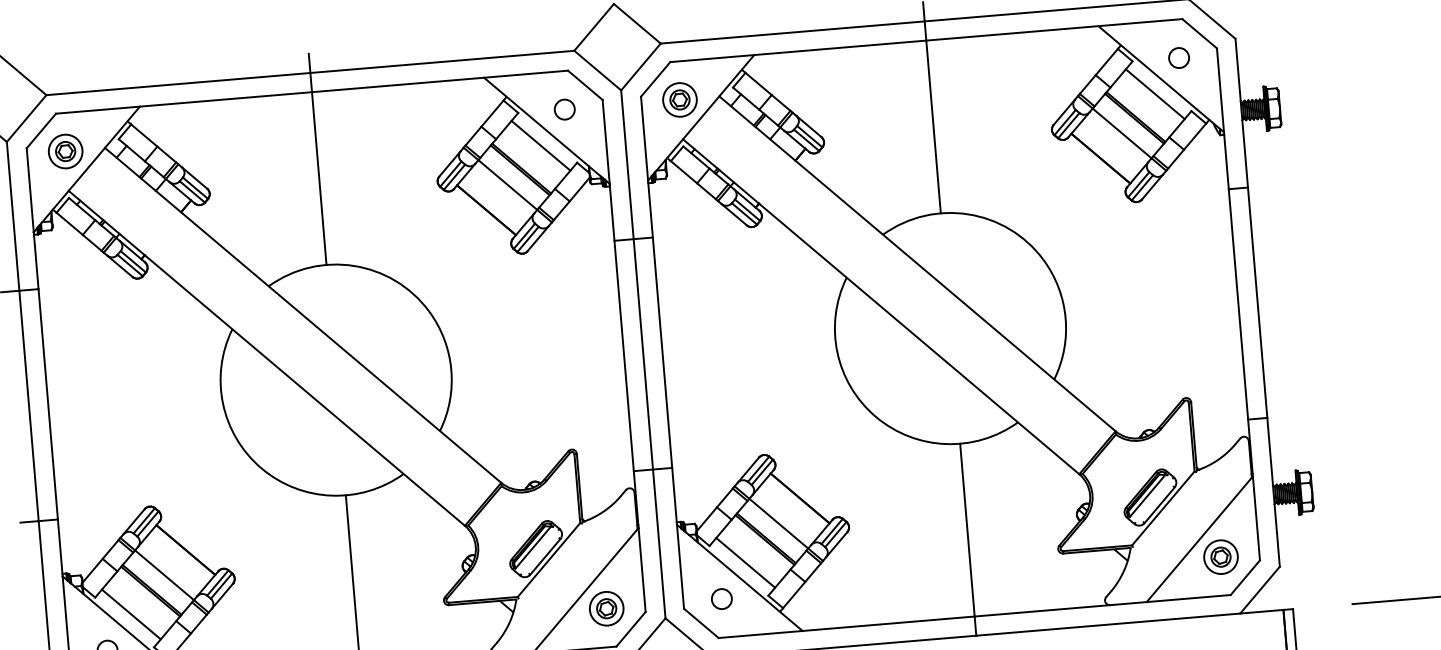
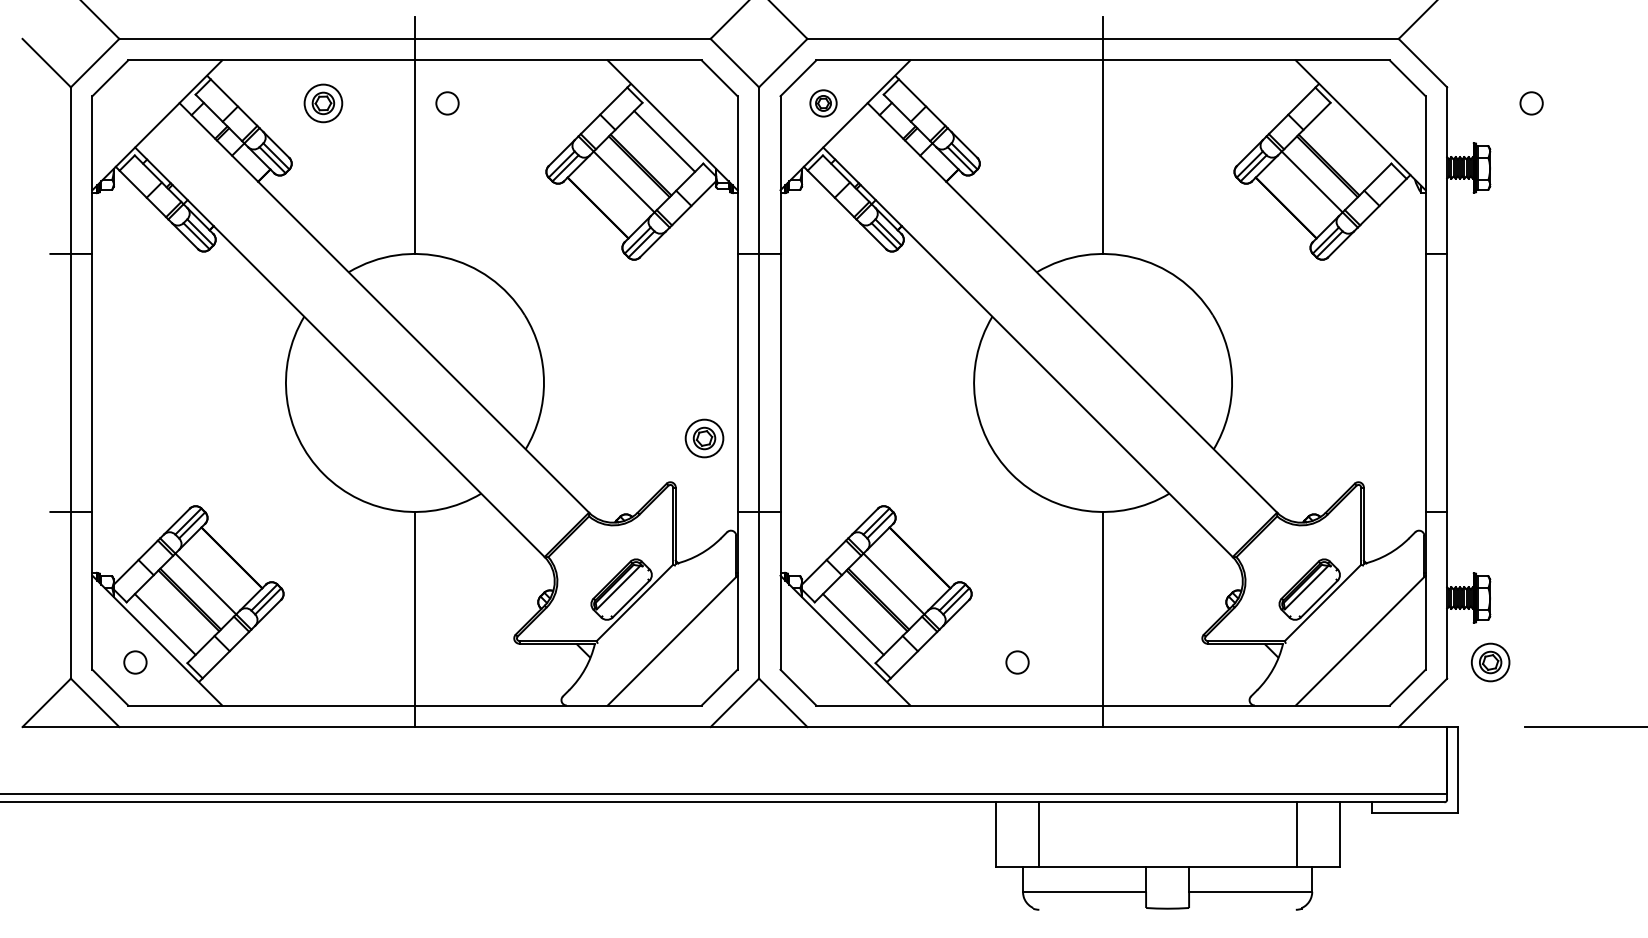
circle: (1178, 58) -> (1531, 103), moved
line: (1155, 94) -> (1352, 141), removed
part: (679, 100) -> (823, 103), size x0.7
circle: (564, 109) -> (447, 103), moved
part: (65, 151) -> (323, 103), moved
part: (1220, 557) -> (1490, 662), moved
circle: (721, 599) -> (1017, 662), moved
part: (606, 608) -> (704, 438), moved

